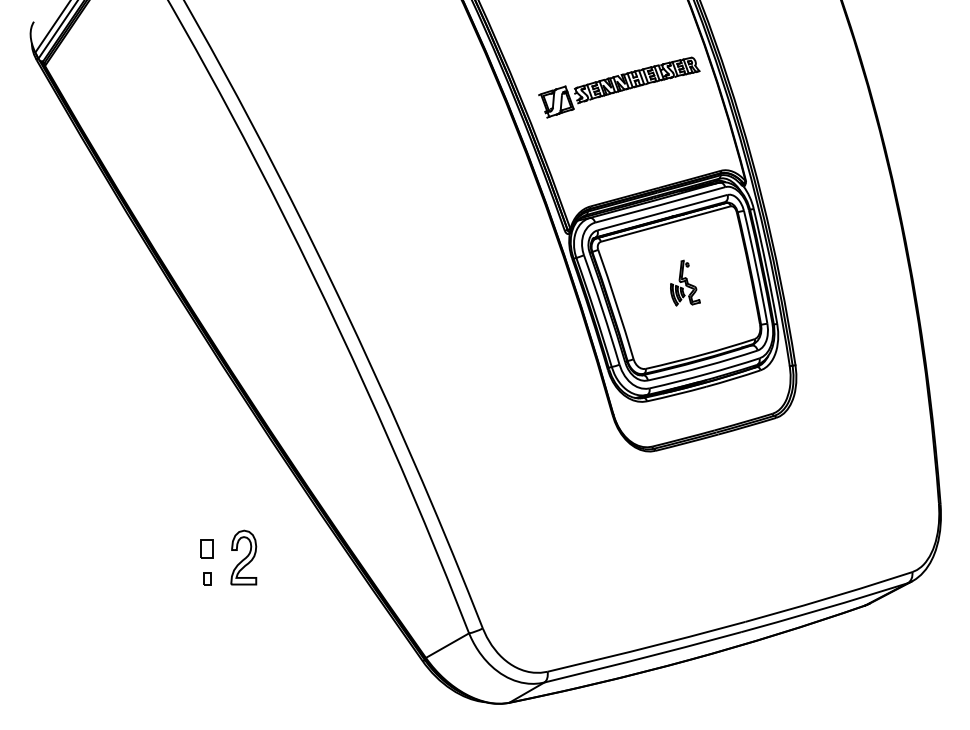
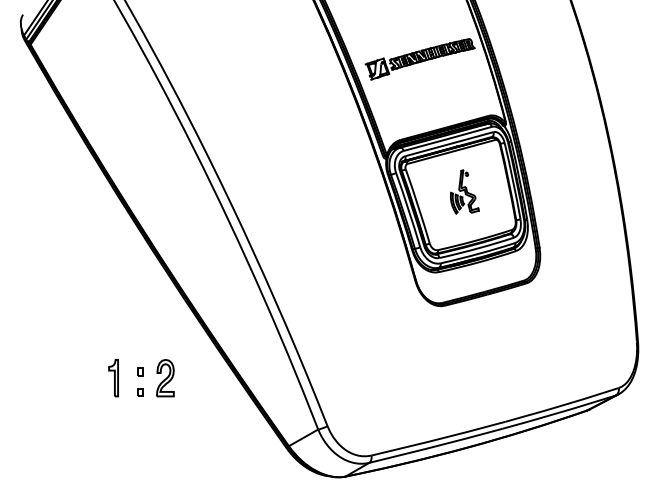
part: (684, 282) -> (464, 191), size x1.43
part: (207, 547) -> (140, 371), size x0.62
part: (167, 558) -> (113, 378), added

